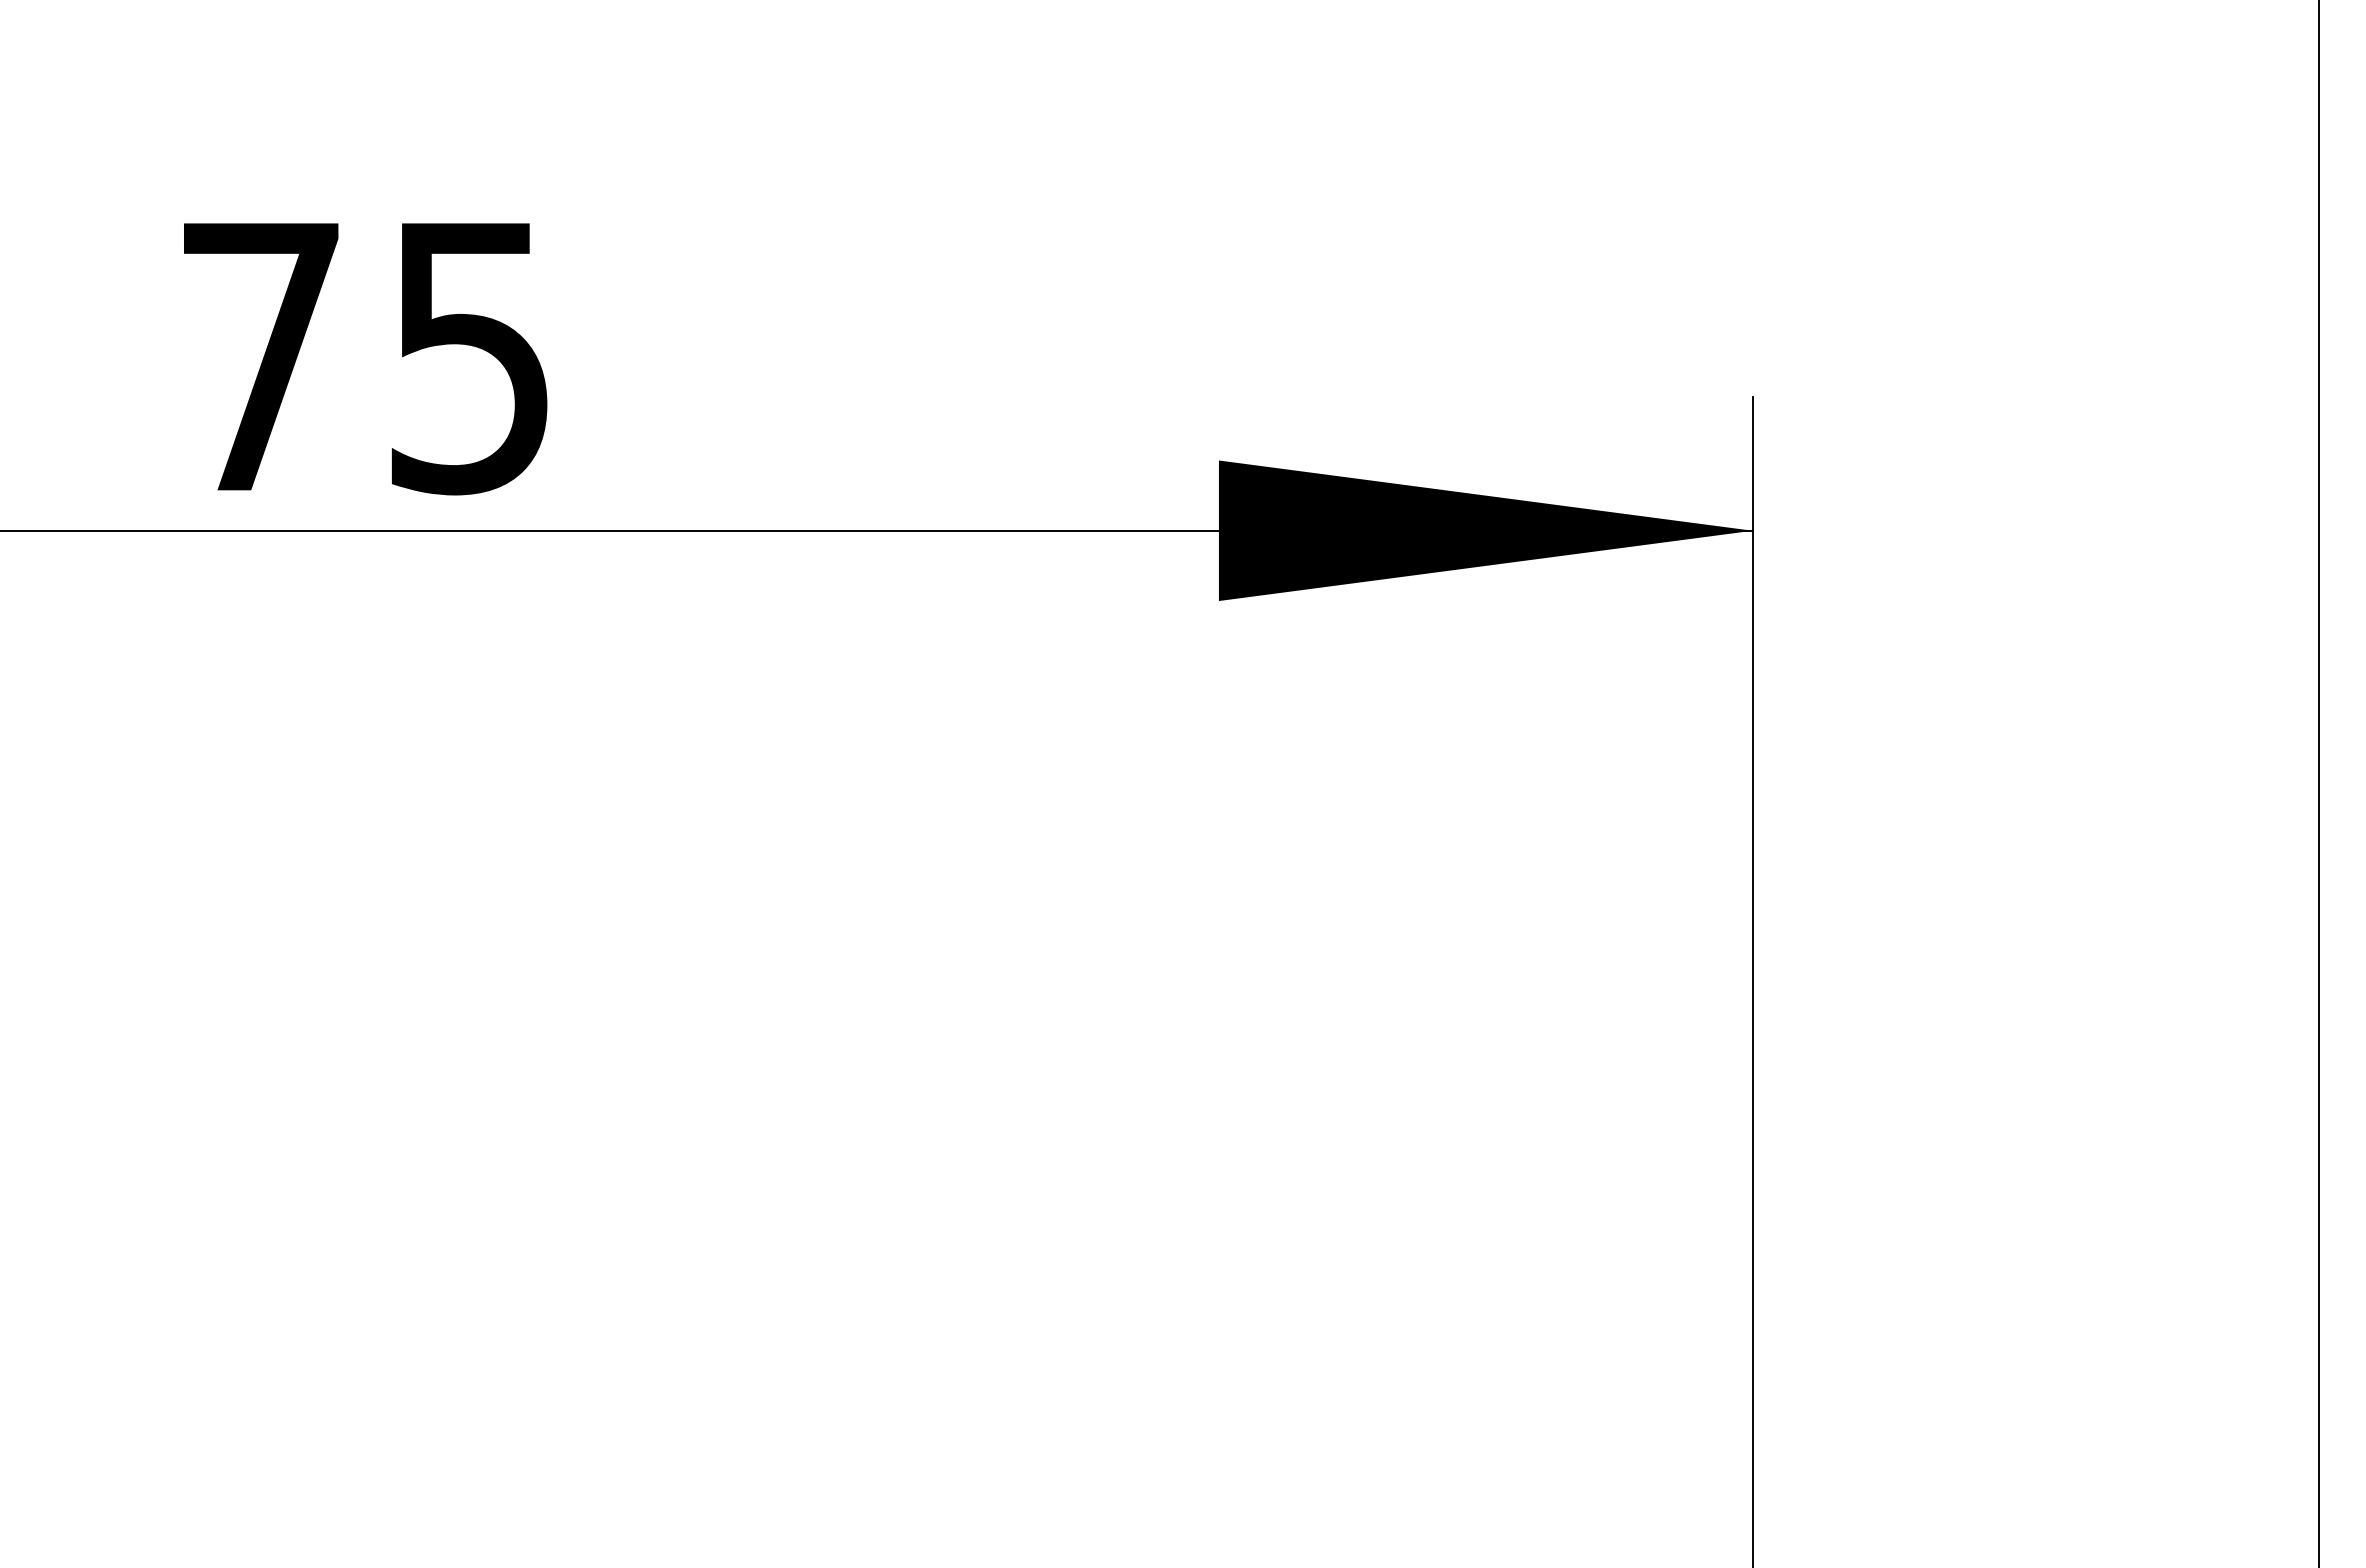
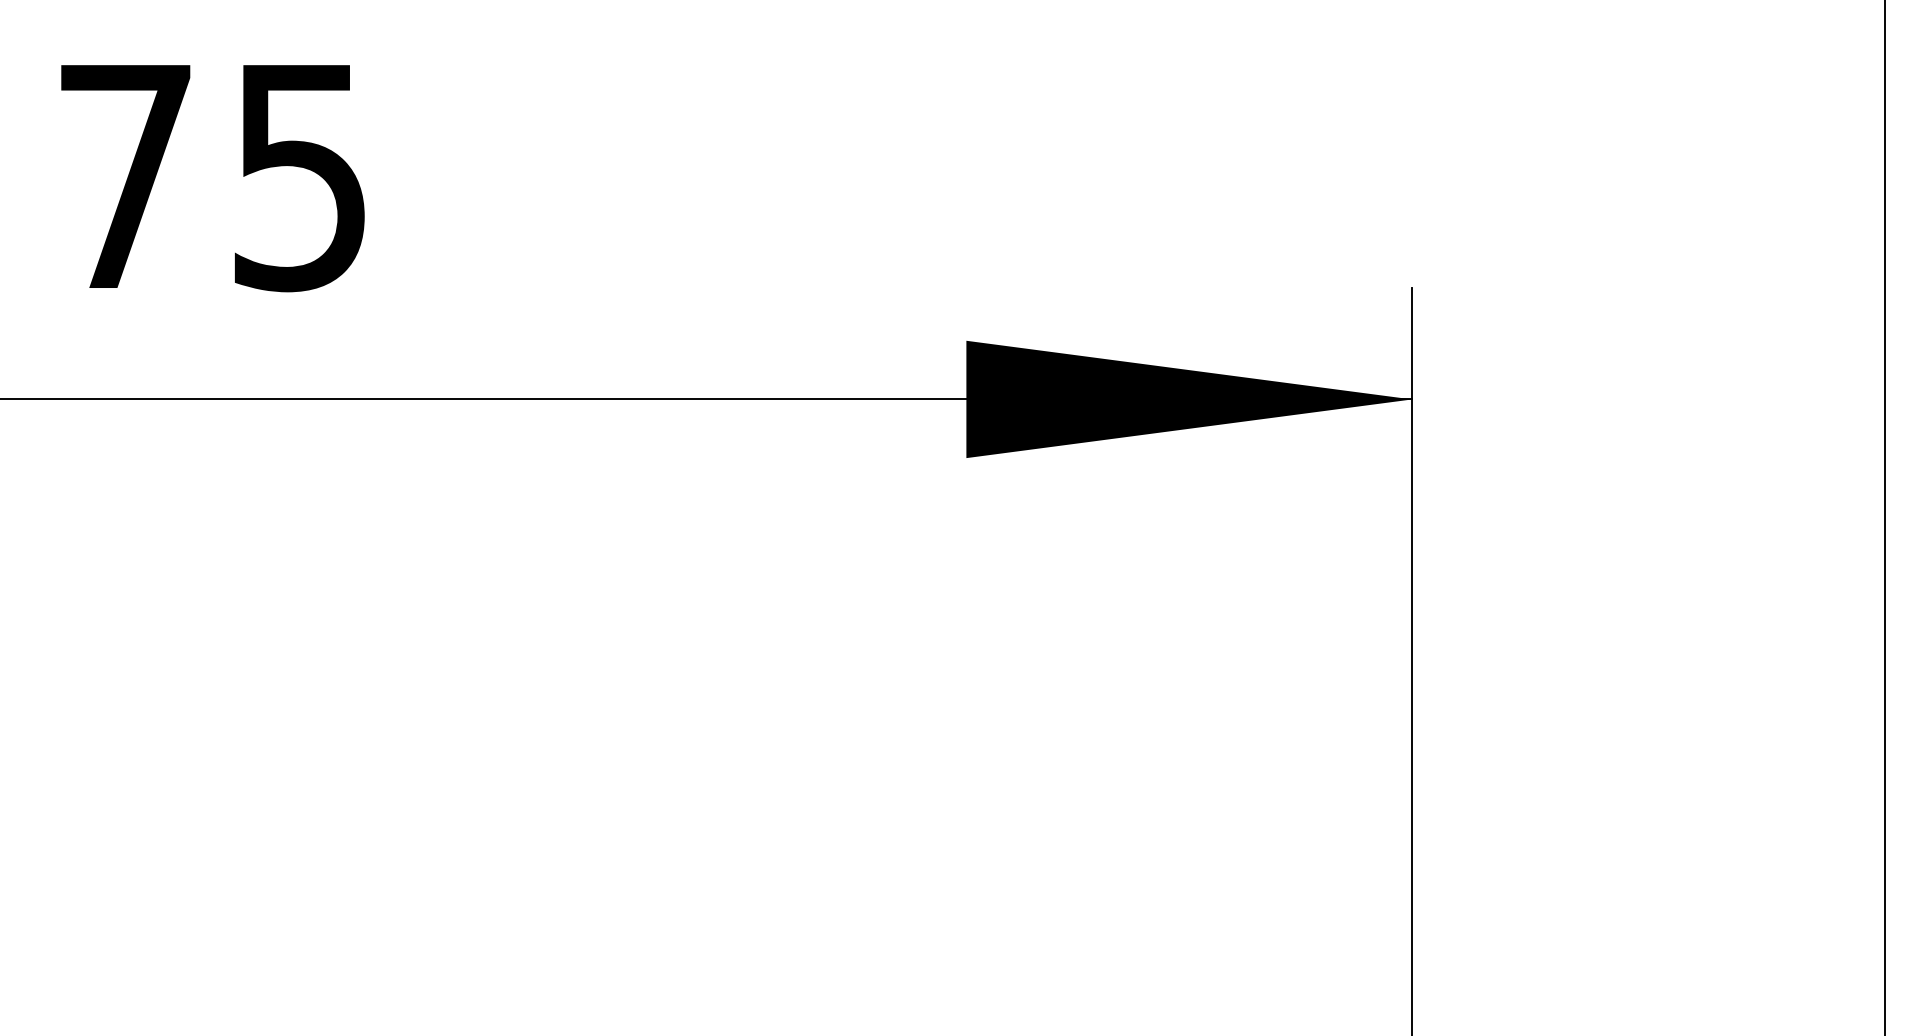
text: (365, 359) -> (212, 178), moved

